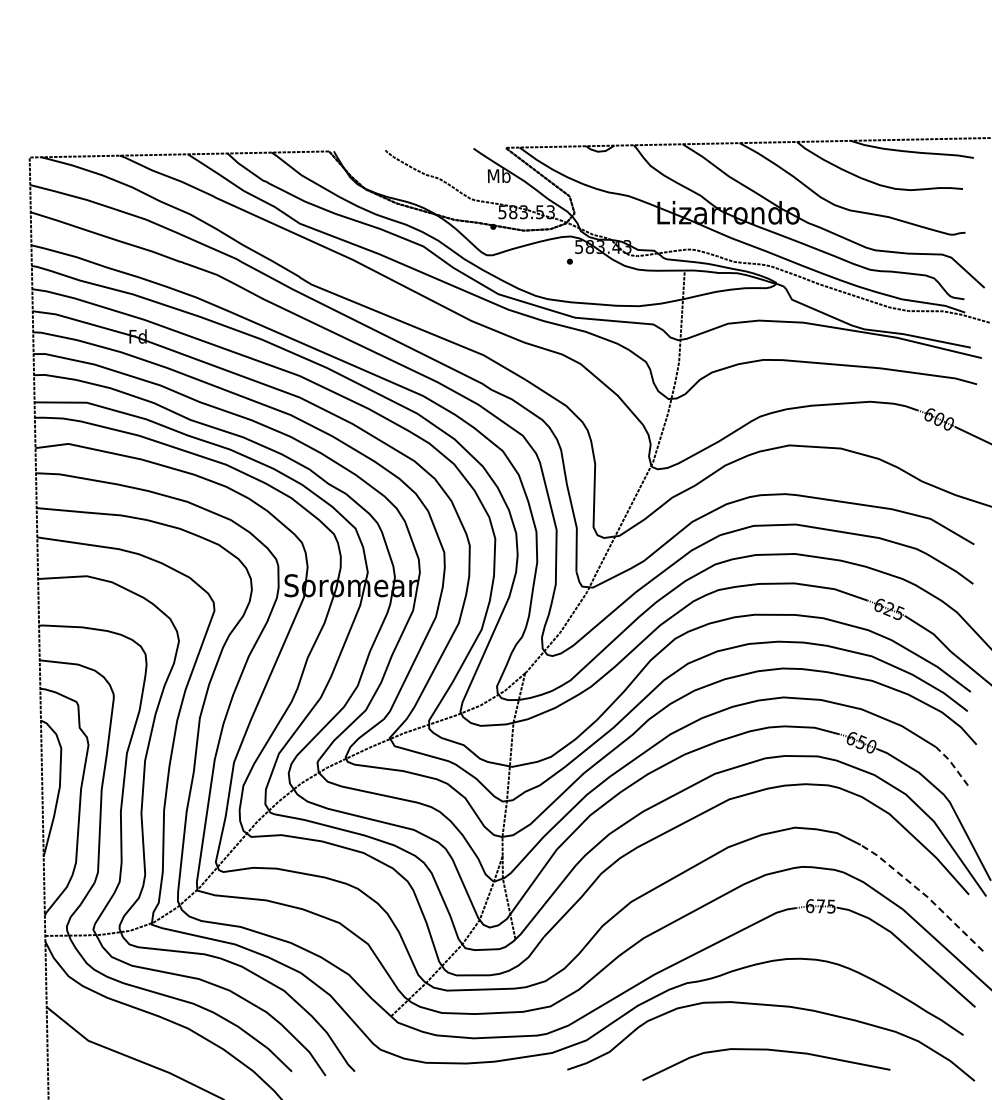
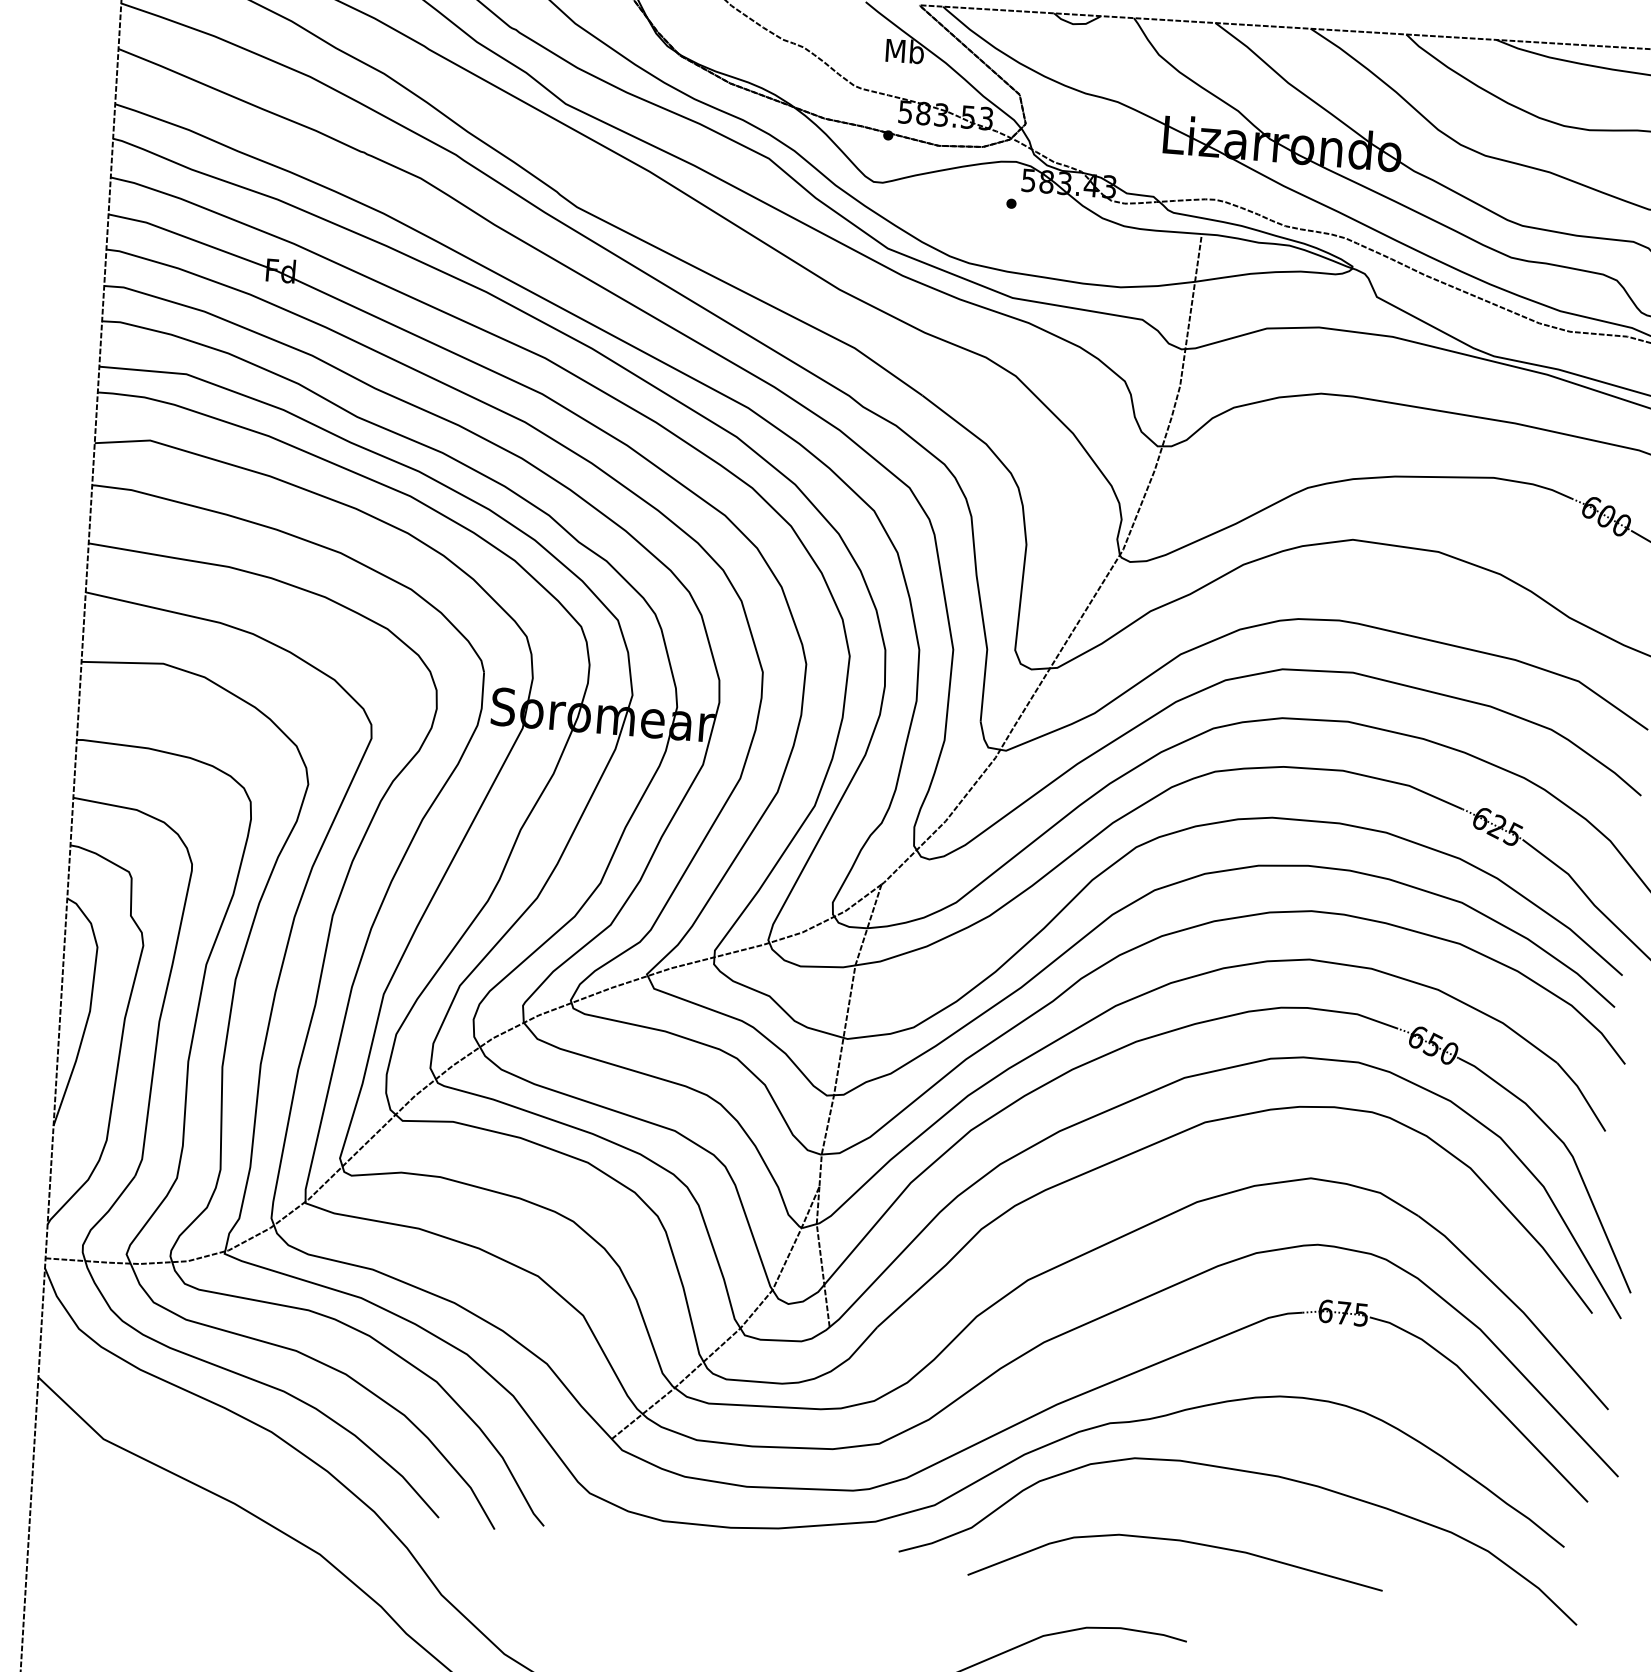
line: (952, 764) -> (1582, 1094), dashed -> solid
line: (924, 894) -> (1518, 1307), dashed -> solid
curve: (766, 1050) -> (1178, 1541), moved

